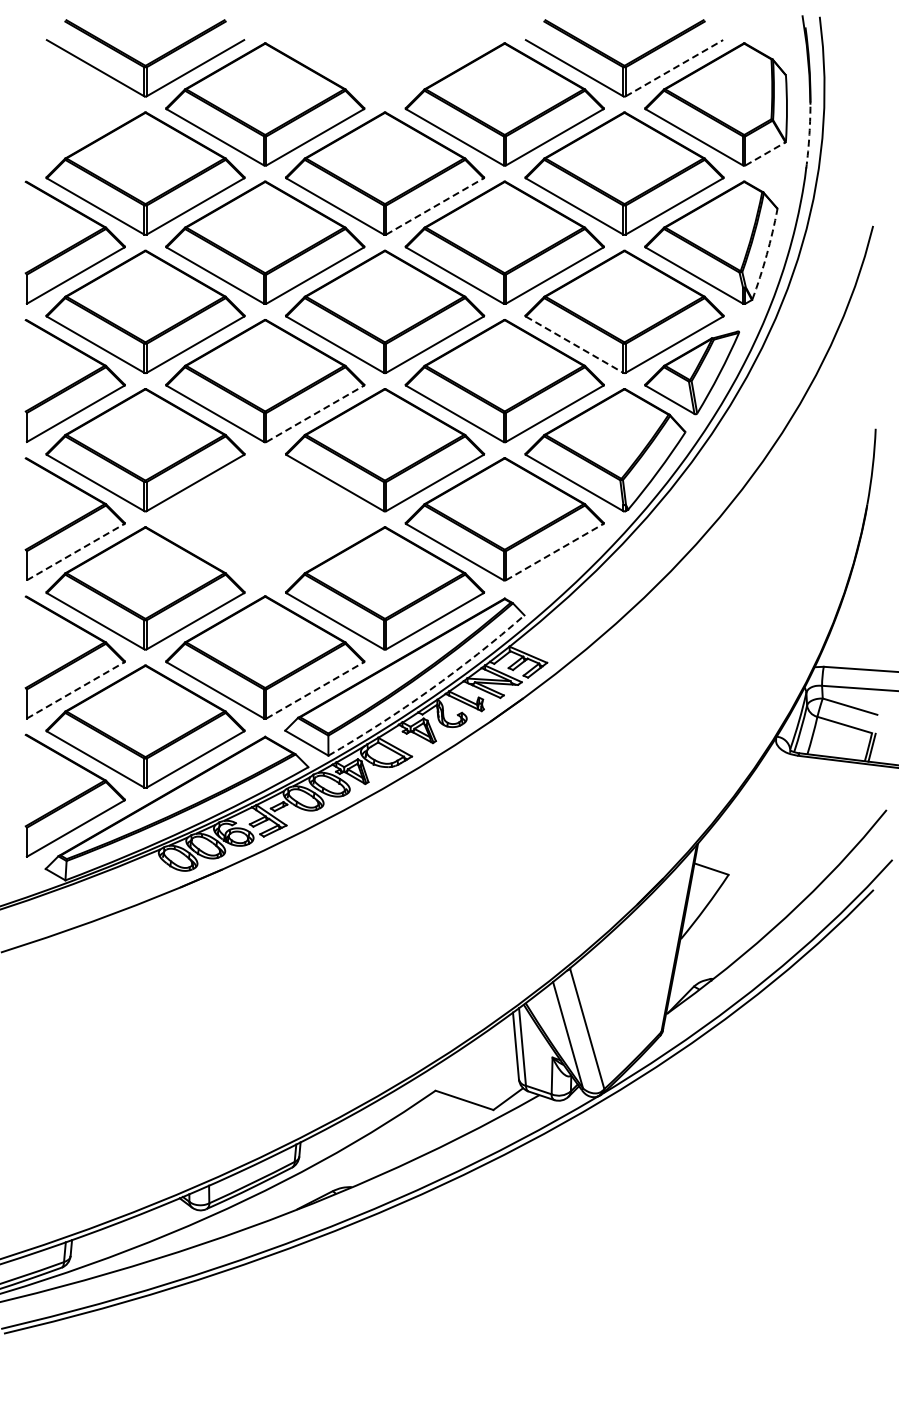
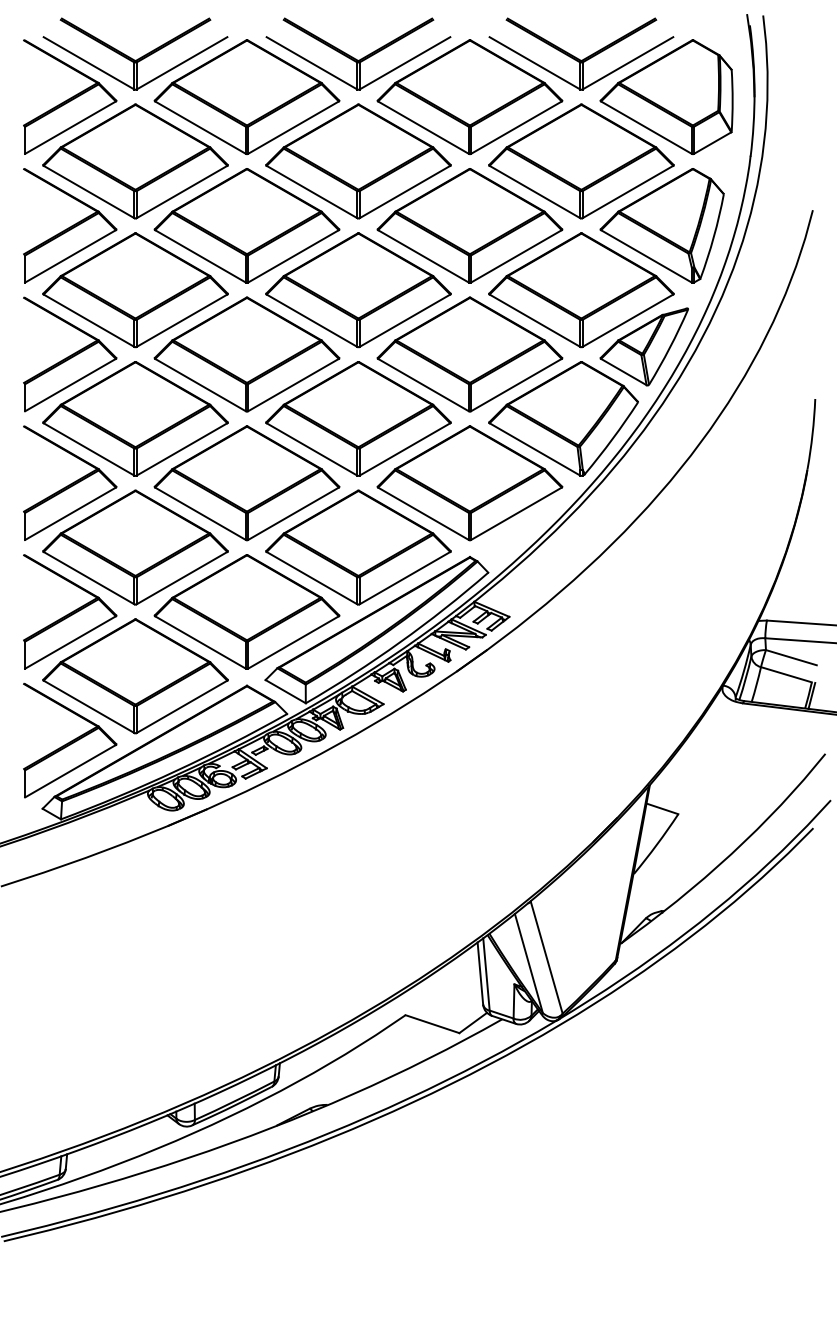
part: (384, 58) -> (357, 54), added
line: (674, 67) -> (627, 62), dashed -> solid
part: (74, 104) -> (69, 97), added
arc: (809, 134) -> (753, 125), dashed -> solid
line: (765, 153) -> (712, 142), dashed -> solid
line: (435, 206) -> (405, 192), dashed -> solid
arc: (766, 254) -> (713, 236), dashed -> solid
line: (575, 345) -> (535, 321), dashed -> solid
line: (315, 413) -> (293, 384), dashed -> solid
part: (265, 519) -> (247, 483), added
line: (76, 551) -> (71, 513), dashed -> solid
line: (555, 551) -> (517, 513), dashed -> solid
line: (76, 690) -> (71, 642), dashed -> solid
line: (315, 690) -> (293, 642), dashed -> solid
arc: (429, 690) -> (399, 642), dashed -> solid

